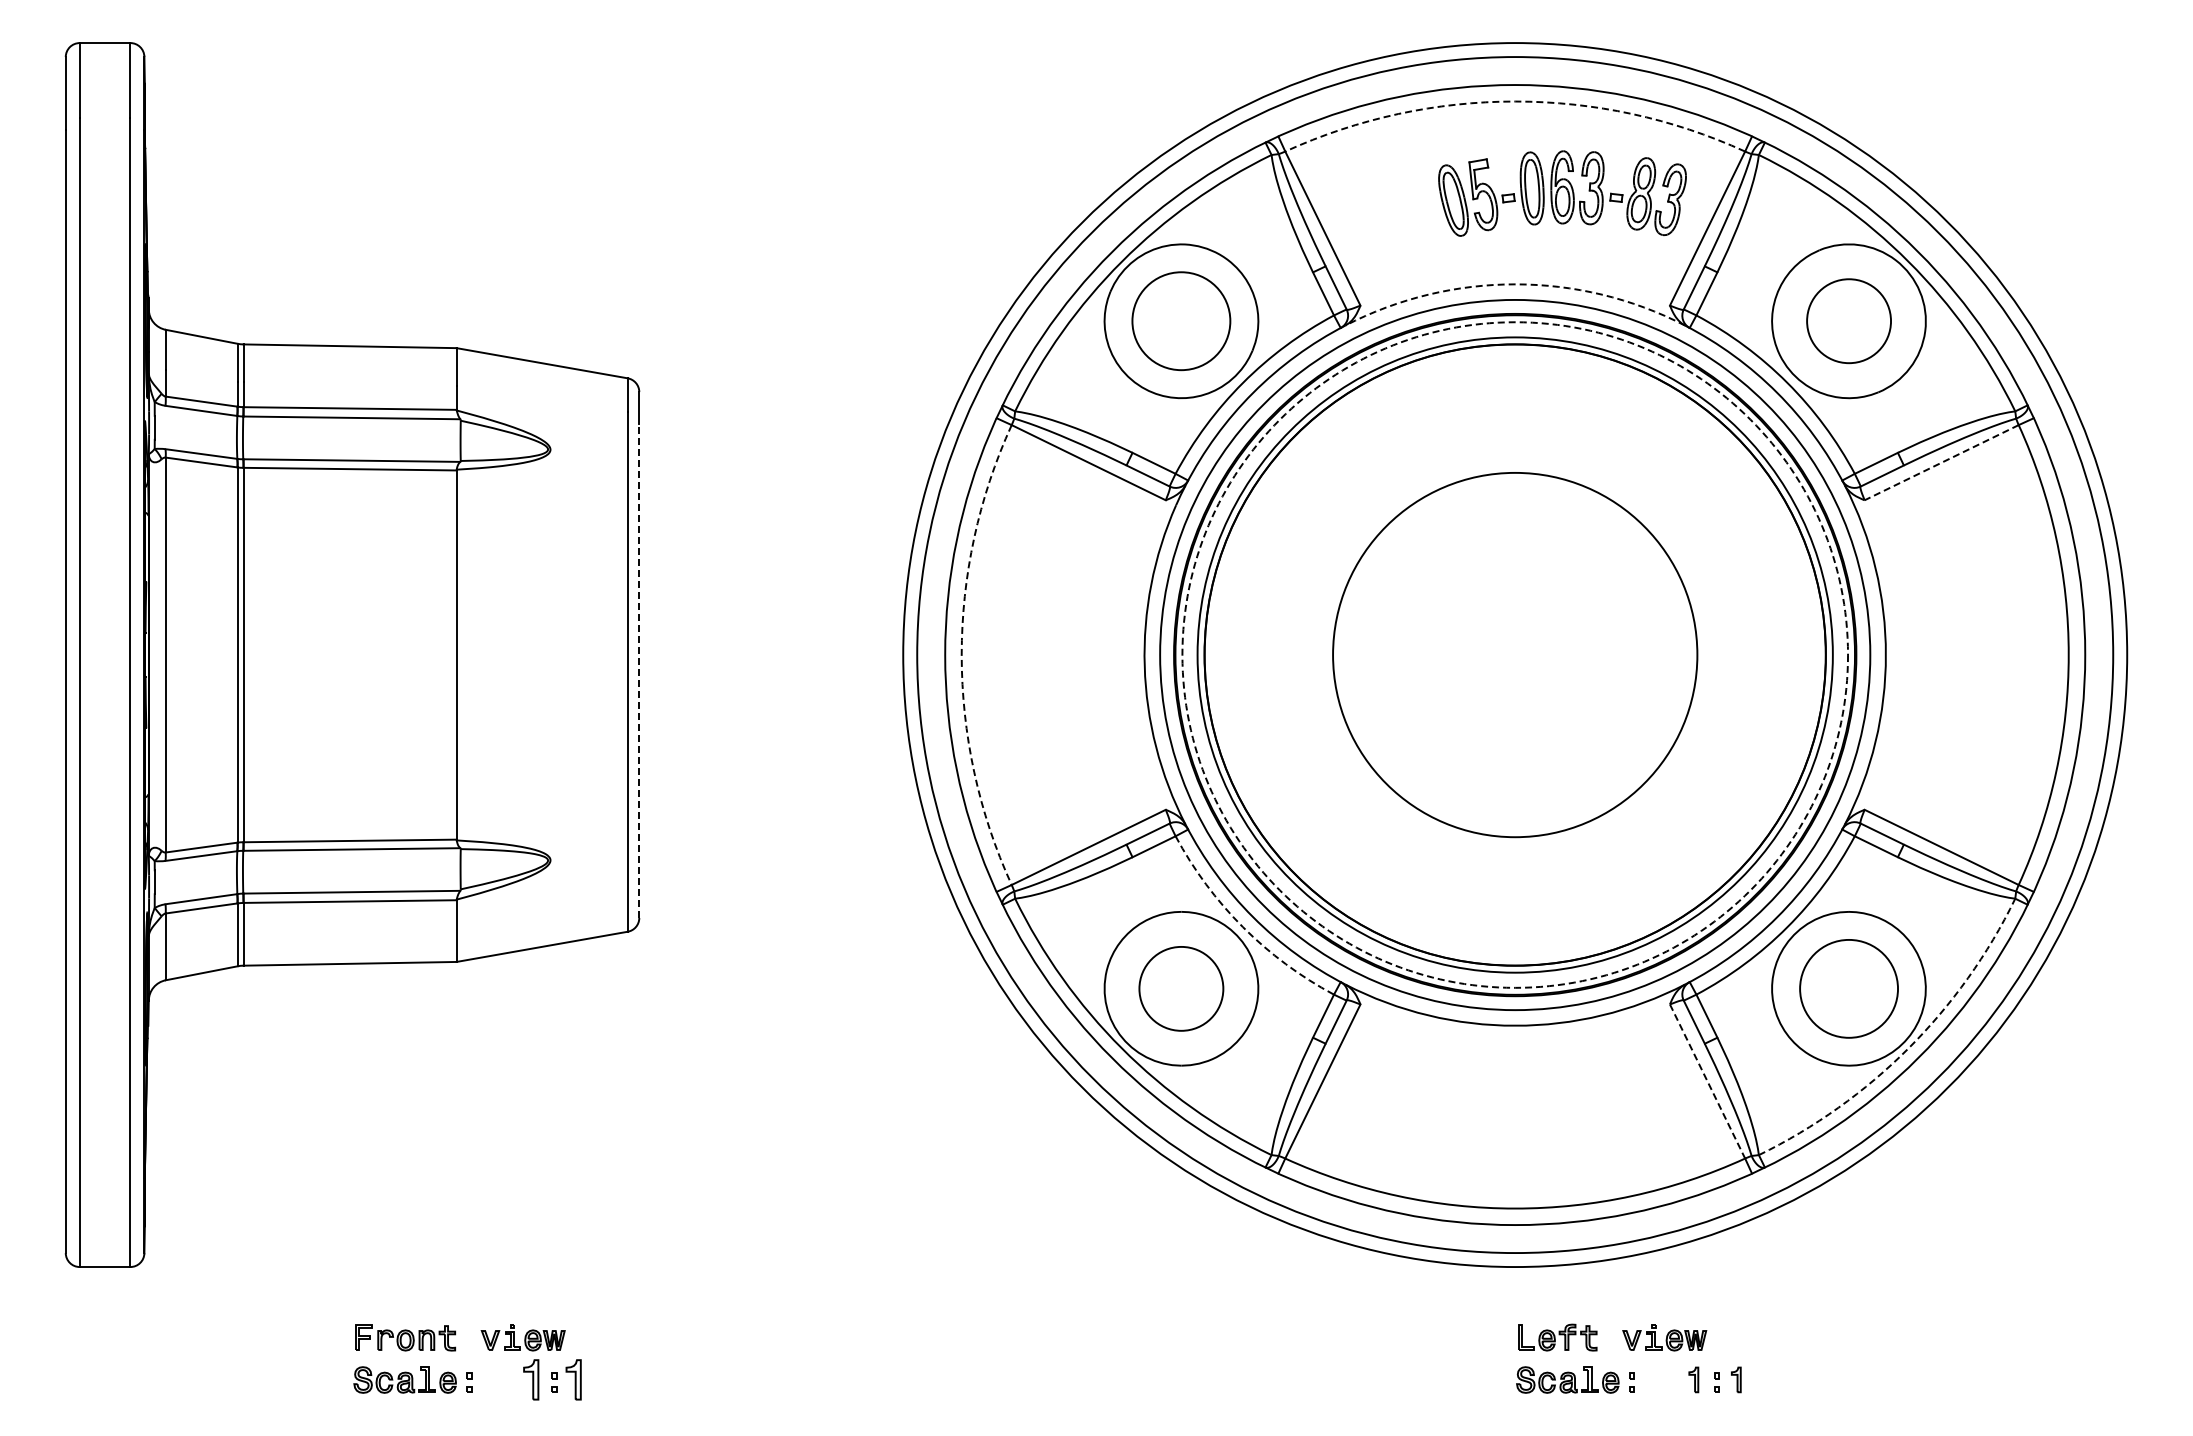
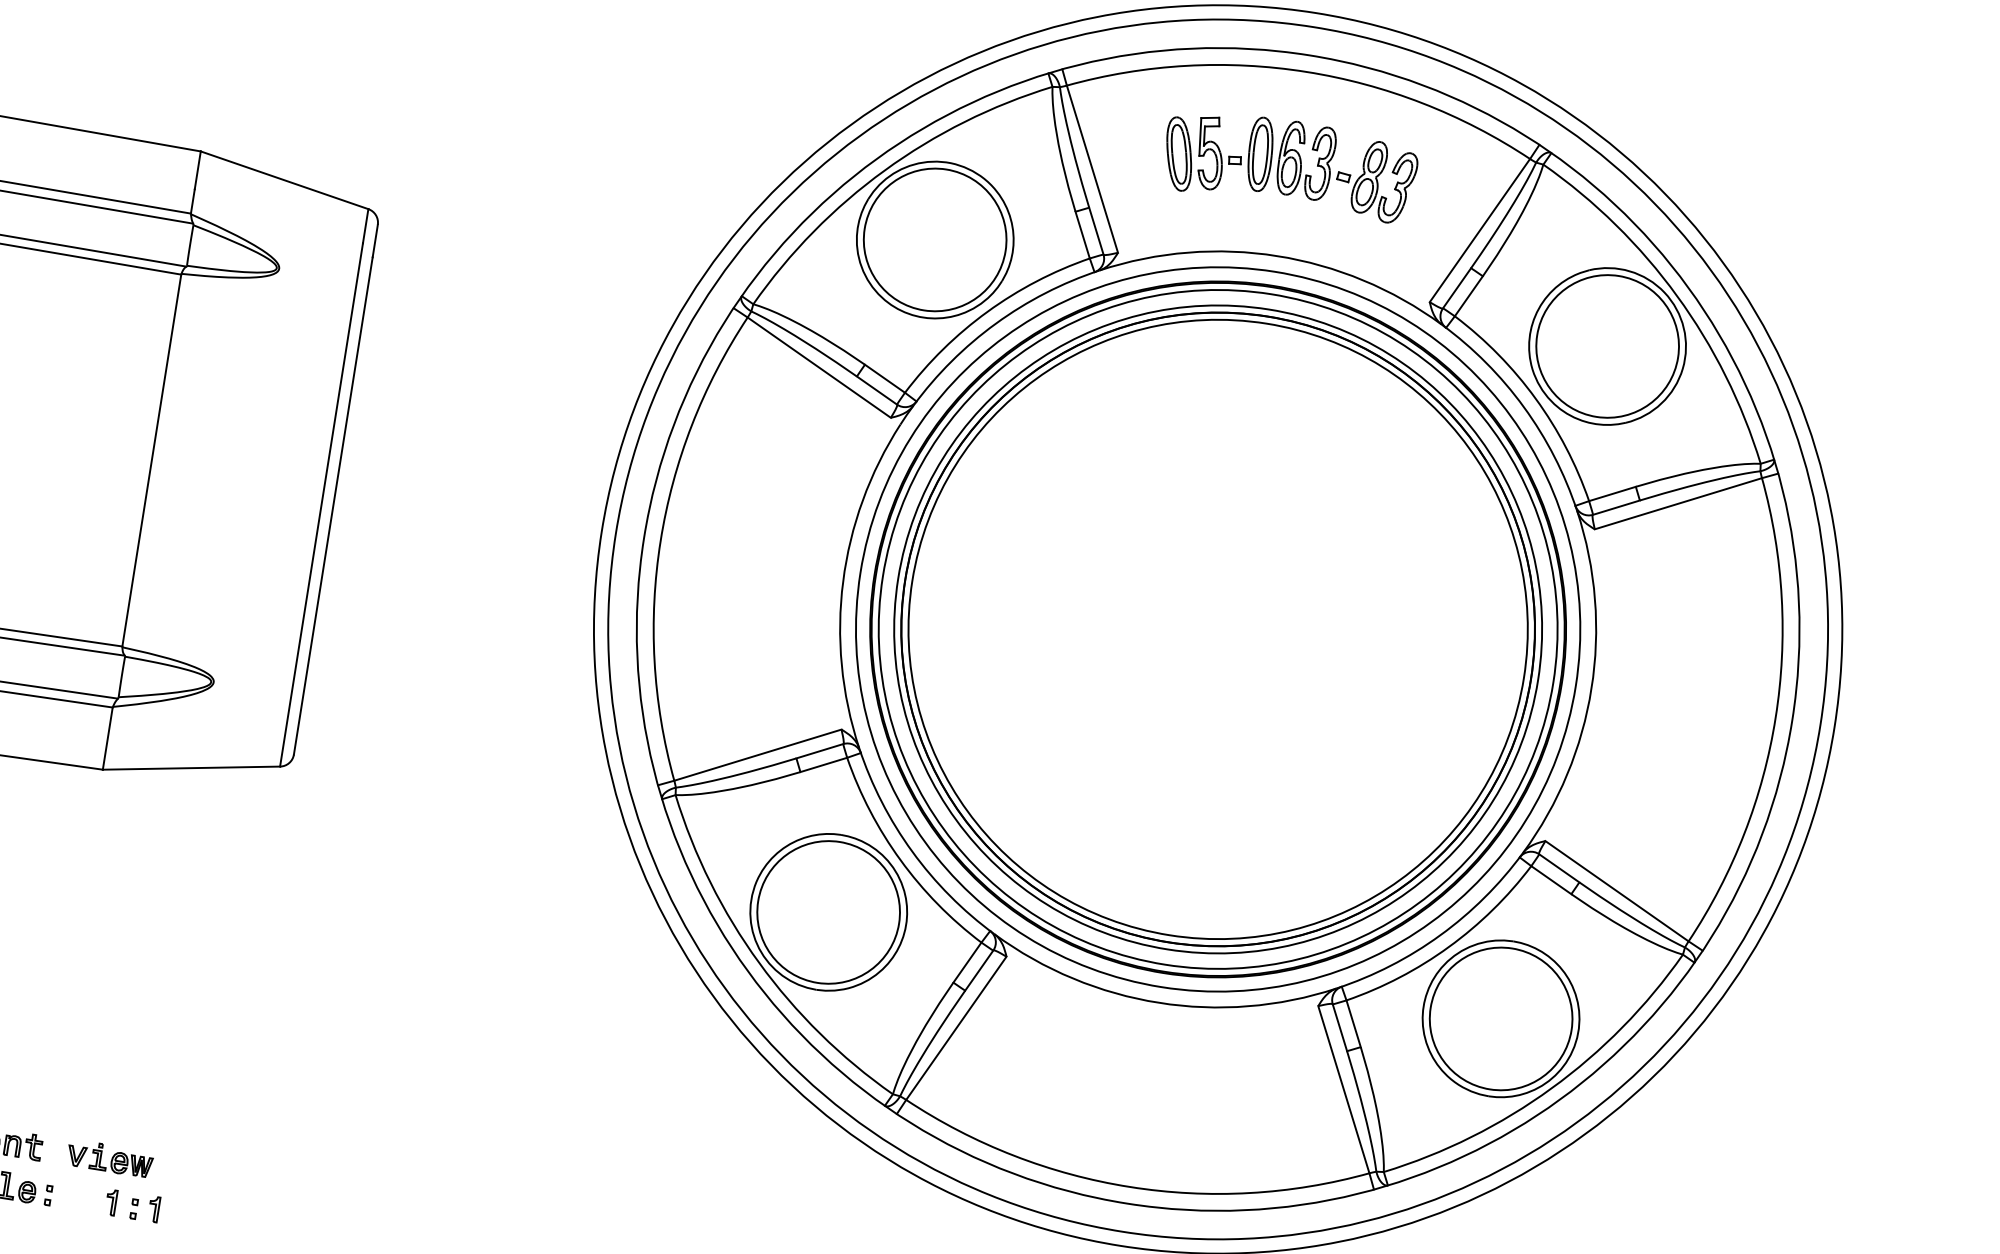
arc: (1515, 101) -> (1306, 71), dashed -> solid
part: (1562, 193) -> (1290, 164), moved
arc: (1515, 284) -> (1277, 256), dashed -> solid
circle: (1181, 321) -> (935, 240), size x1.43
circle: (1848, 321) -> (1607, 346), size x1.67
line: (1941, 462) -> (1678, 503), dashed -> solid
circle: (1514, 654) -> (1217, 628), size x1.67
circle: (1515, 654) -> (1218, 628), dashed -> solid
arc: (961, 655) -> (660, 541), dashed -> solid
line: (639, 671) -> (333, 506), dashed -> solid
arc: (1243, 927) -> (901, 860), dashed -> solid
circle: (1181, 988) -> (828, 912), size x1.67
circle: (1848, 988) -> (1500, 1018), size x1.43
arc: (1908, 1048) -> (1551, 1088), dashed -> solid
line: (1707, 1081) -> (1343, 1089), dashed -> solid
part: (530, 1379) -> (110, 1202), size x0.62
part: (573, 1379) -> (154, 1208), size x0.62

